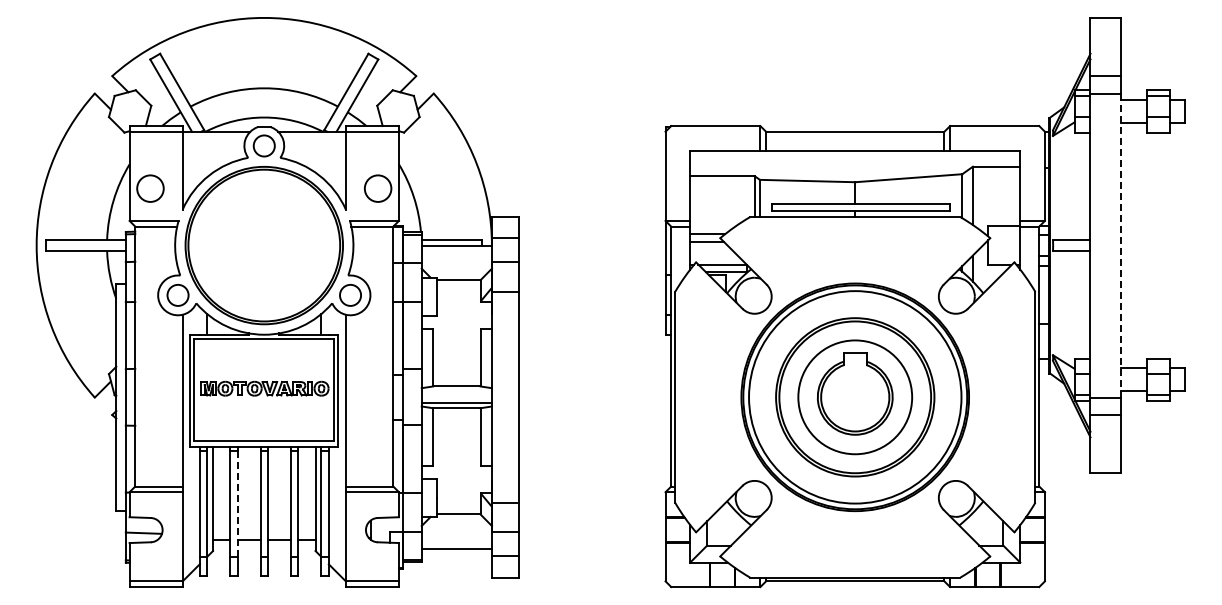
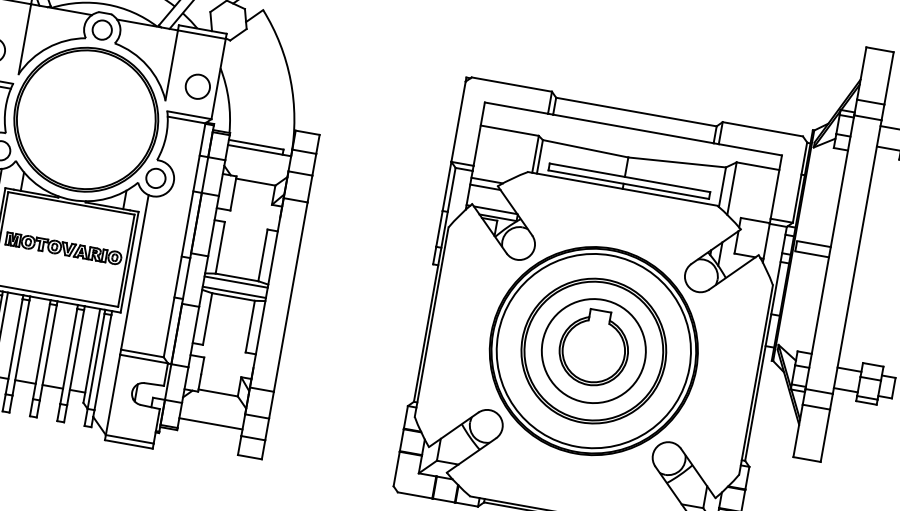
line: (1120, 246) -> (856, 257), dashed -> solid
line: (456, 391) -> (235, 281), added
line: (237, 503) -> (20, 347), dashed -> solid

